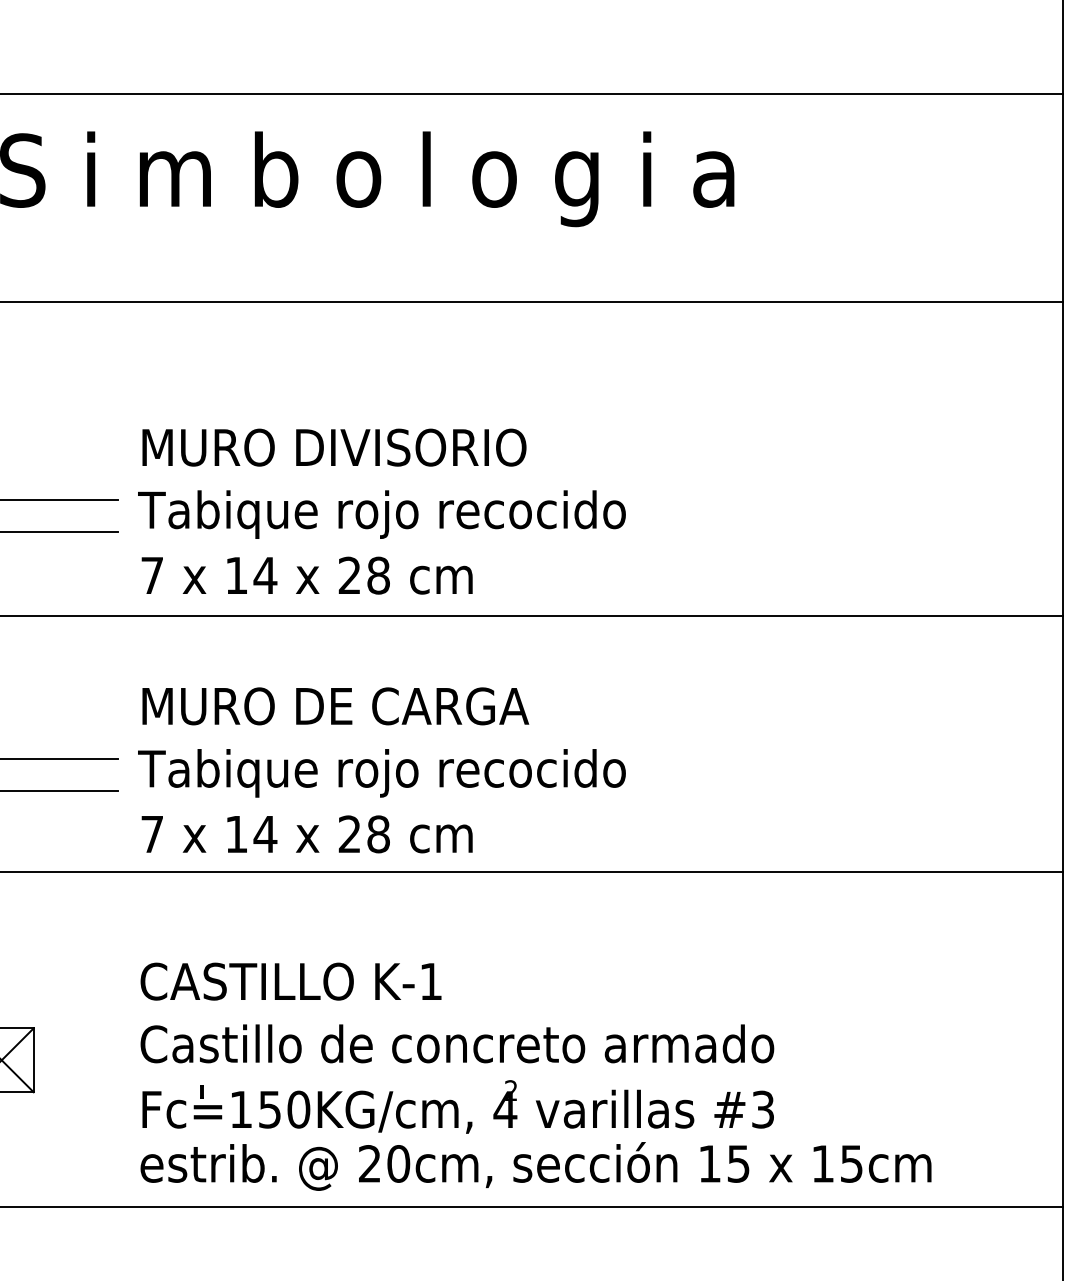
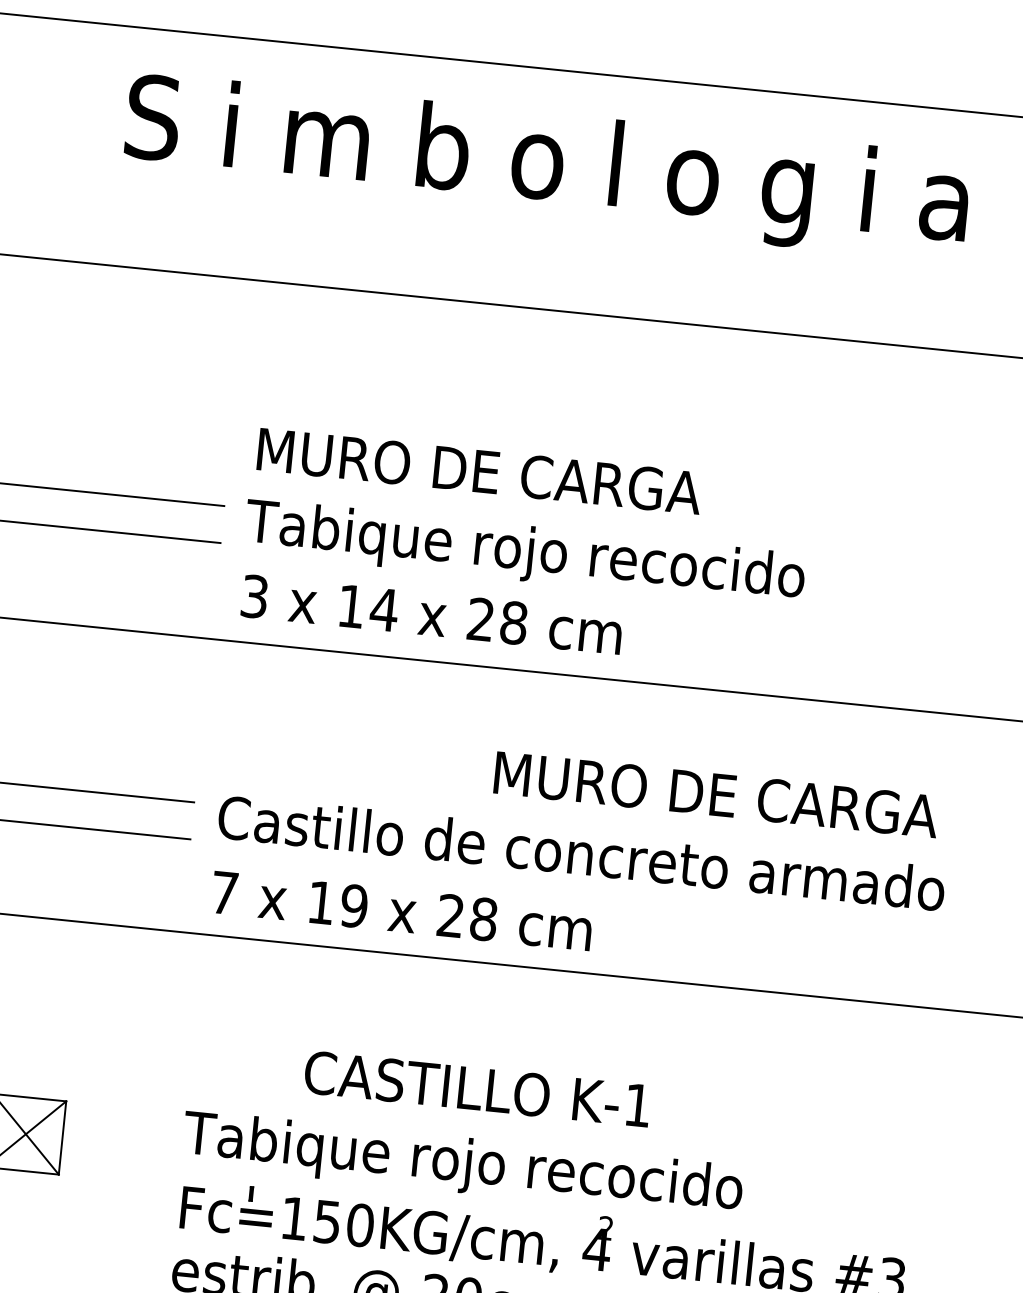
text: (432, 447) -> (590, 482), MURO DIVISORIO -> MURO DE CARGA
text: (152, 575) -> (254, 596), 7 -> 3
text: (335, 706) -> (716, 794), moved
text: (456, 773) -> (580, 858), Tabique rojo recocido -> Castillo de concreto armado
text: (265, 834) -> (354, 906), 14 -> 19
text: (290, 981) -> (476, 1088), moved
text: (456, 1048) -> (548, 1173), Castillo de concreto armado -> Tabique rojo recocido

